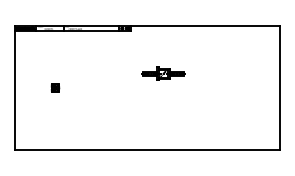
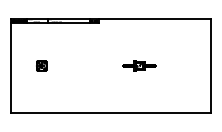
part: (163, 73) -> (139, 65), moved
part: (55, 87) -> (41, 65), size x1.67

